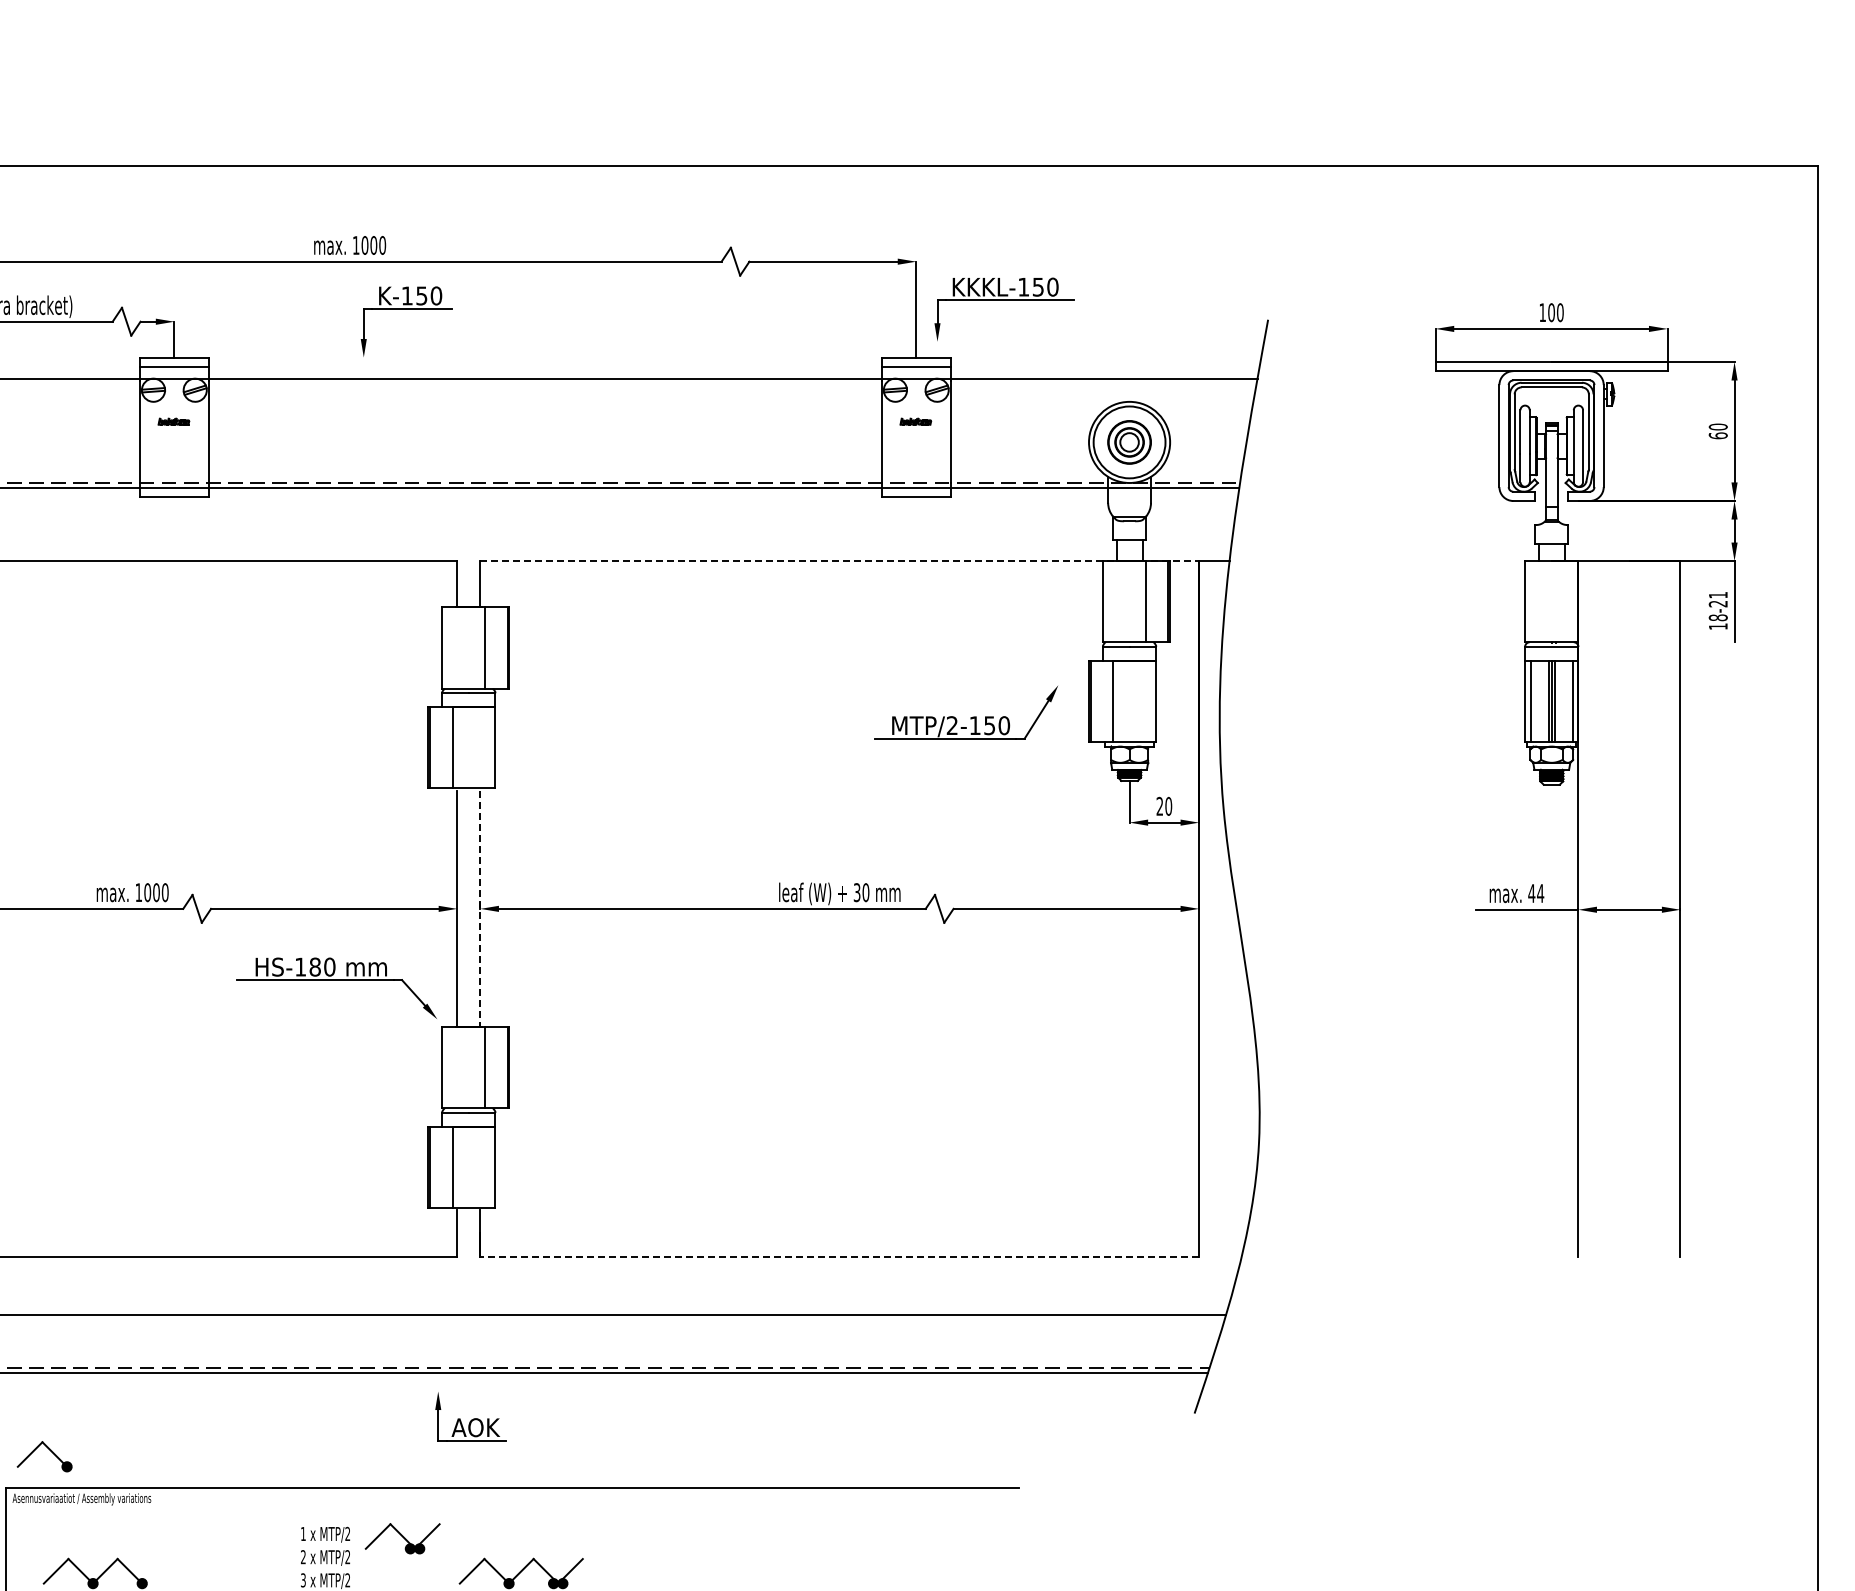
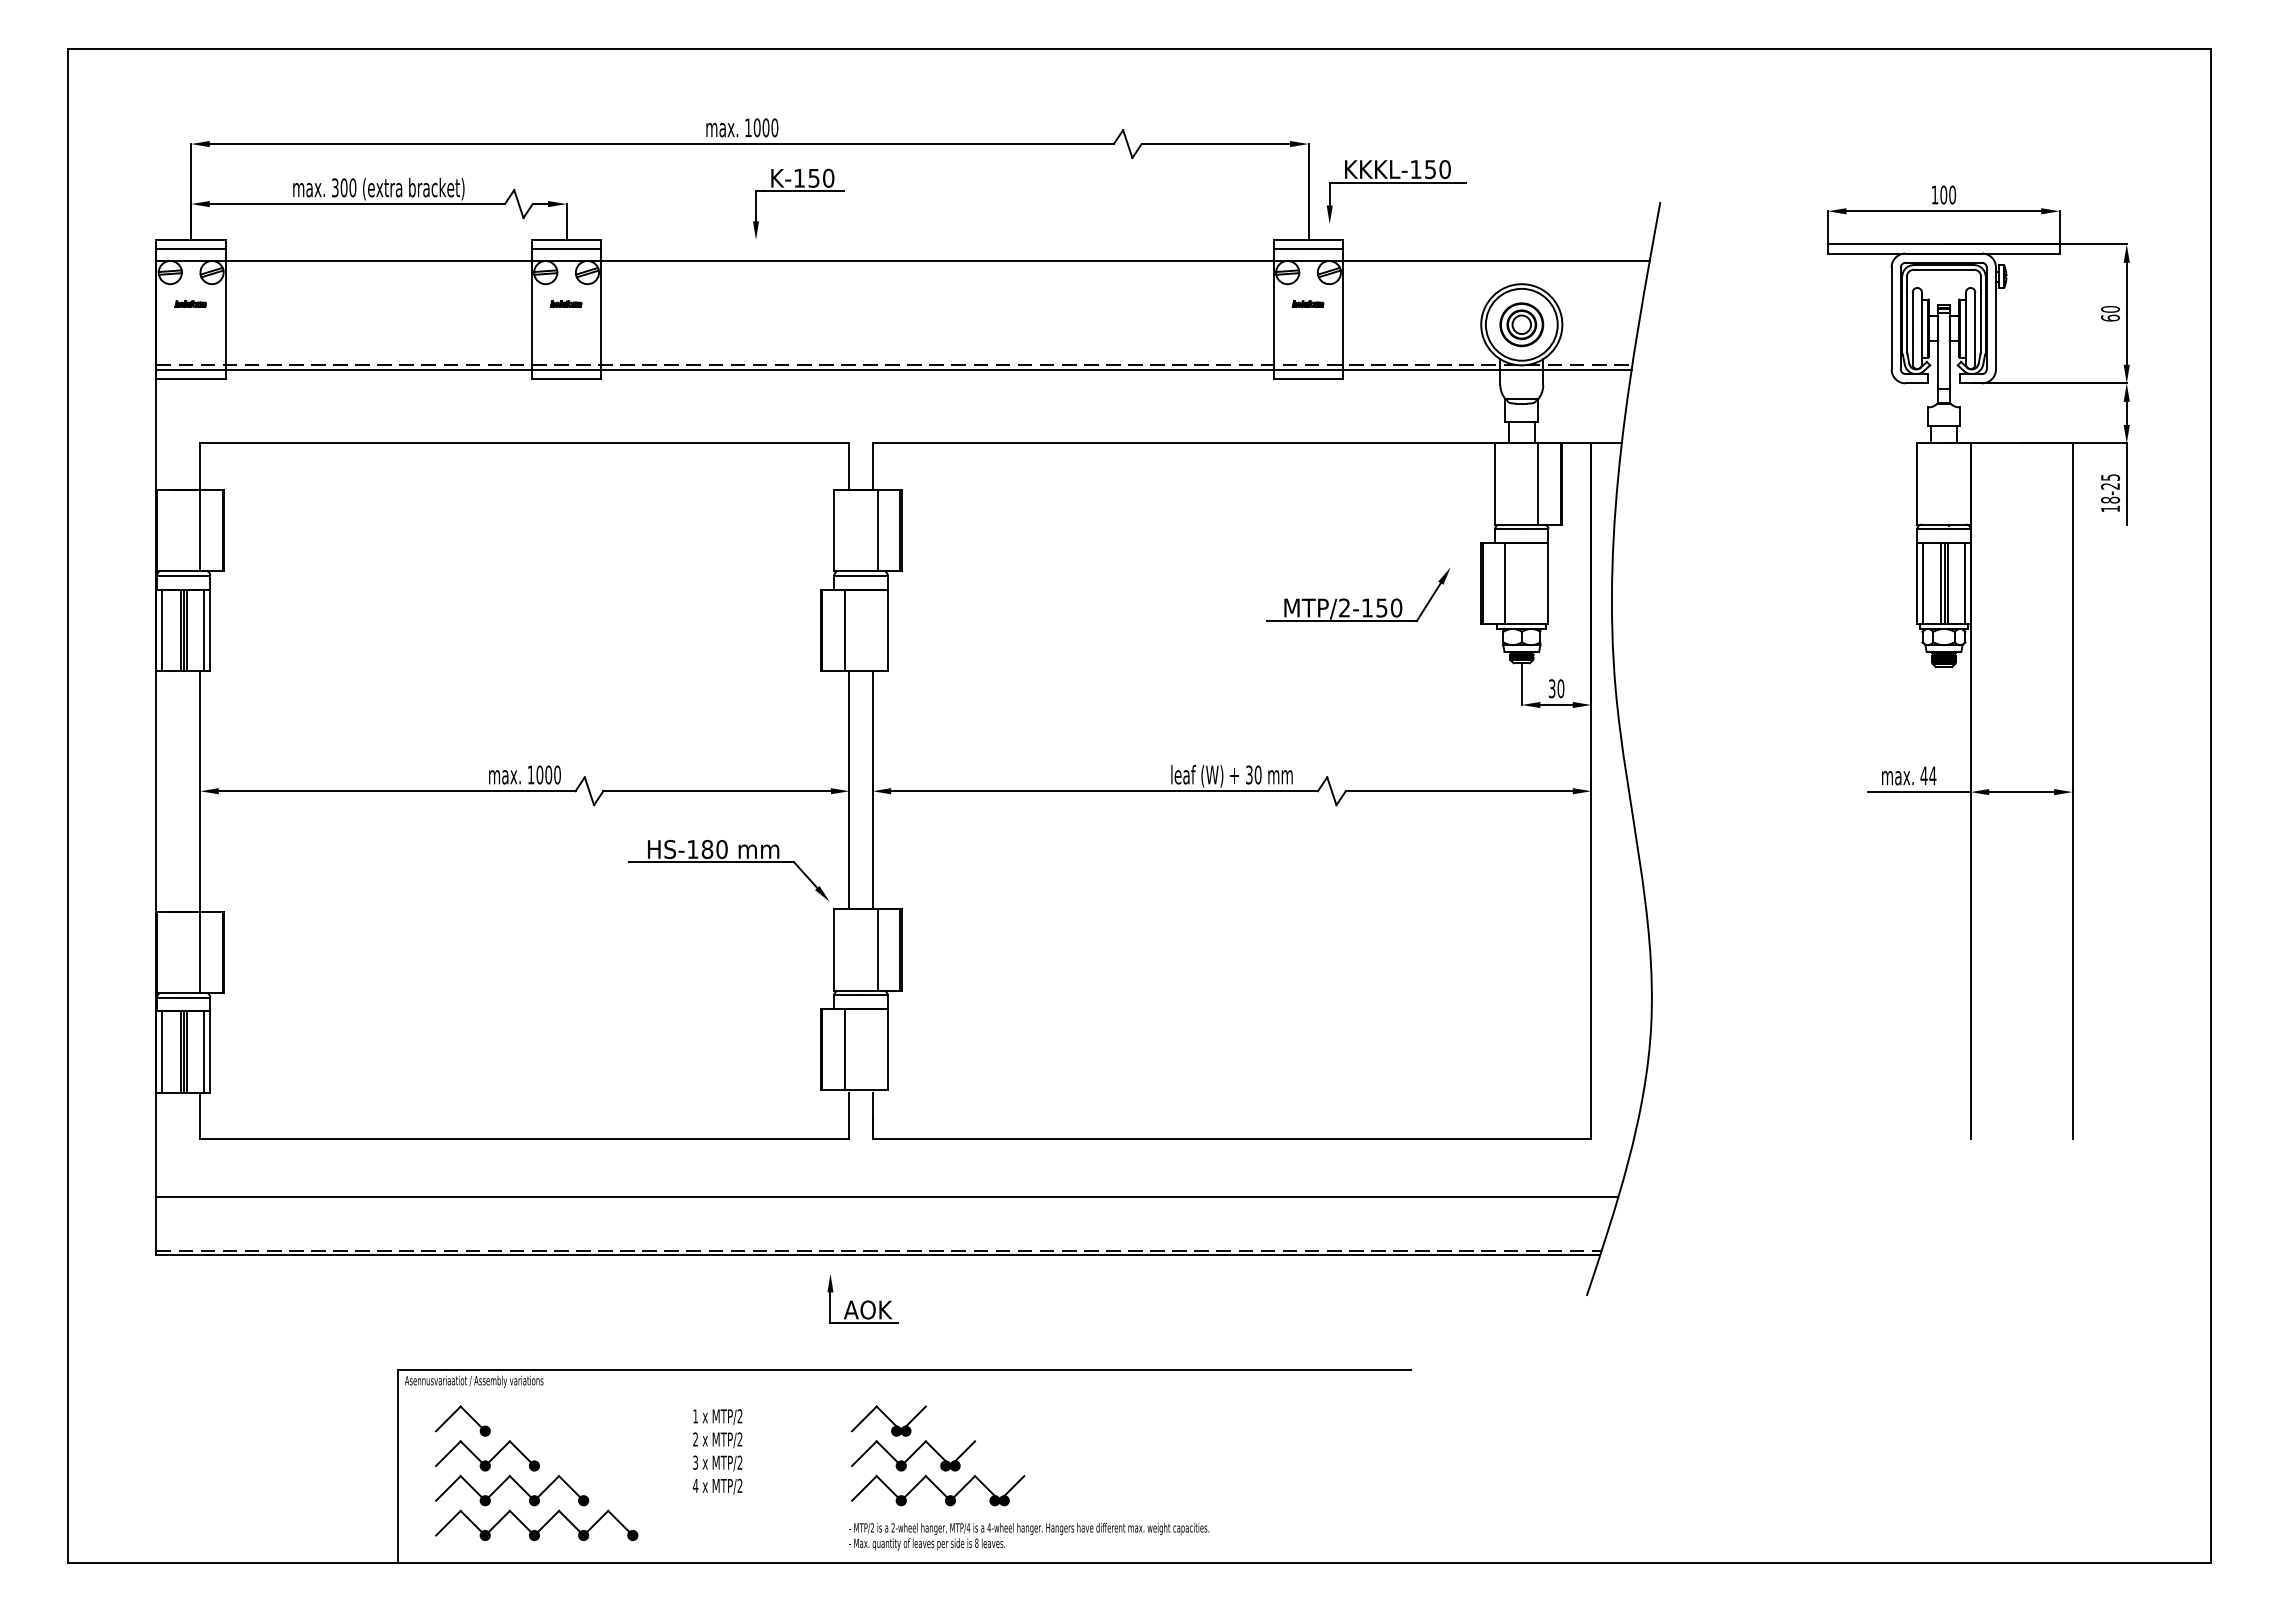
line: (840, 561) -> (1232, 443), dashed -> solid
text: (1718, 595) -> (2110, 477), 18-21 -> 18-25
text: (1159, 806) -> (1551, 688), 20 -> 30
line: (480, 909) -> (872, 791), dashed -> solid
line: (839, 1257) -> (1231, 1139), dashed -> solid
part: (49, 1450) -> (467, 1414), moved
part: (402, 1538) -> (888, 1420), moved

